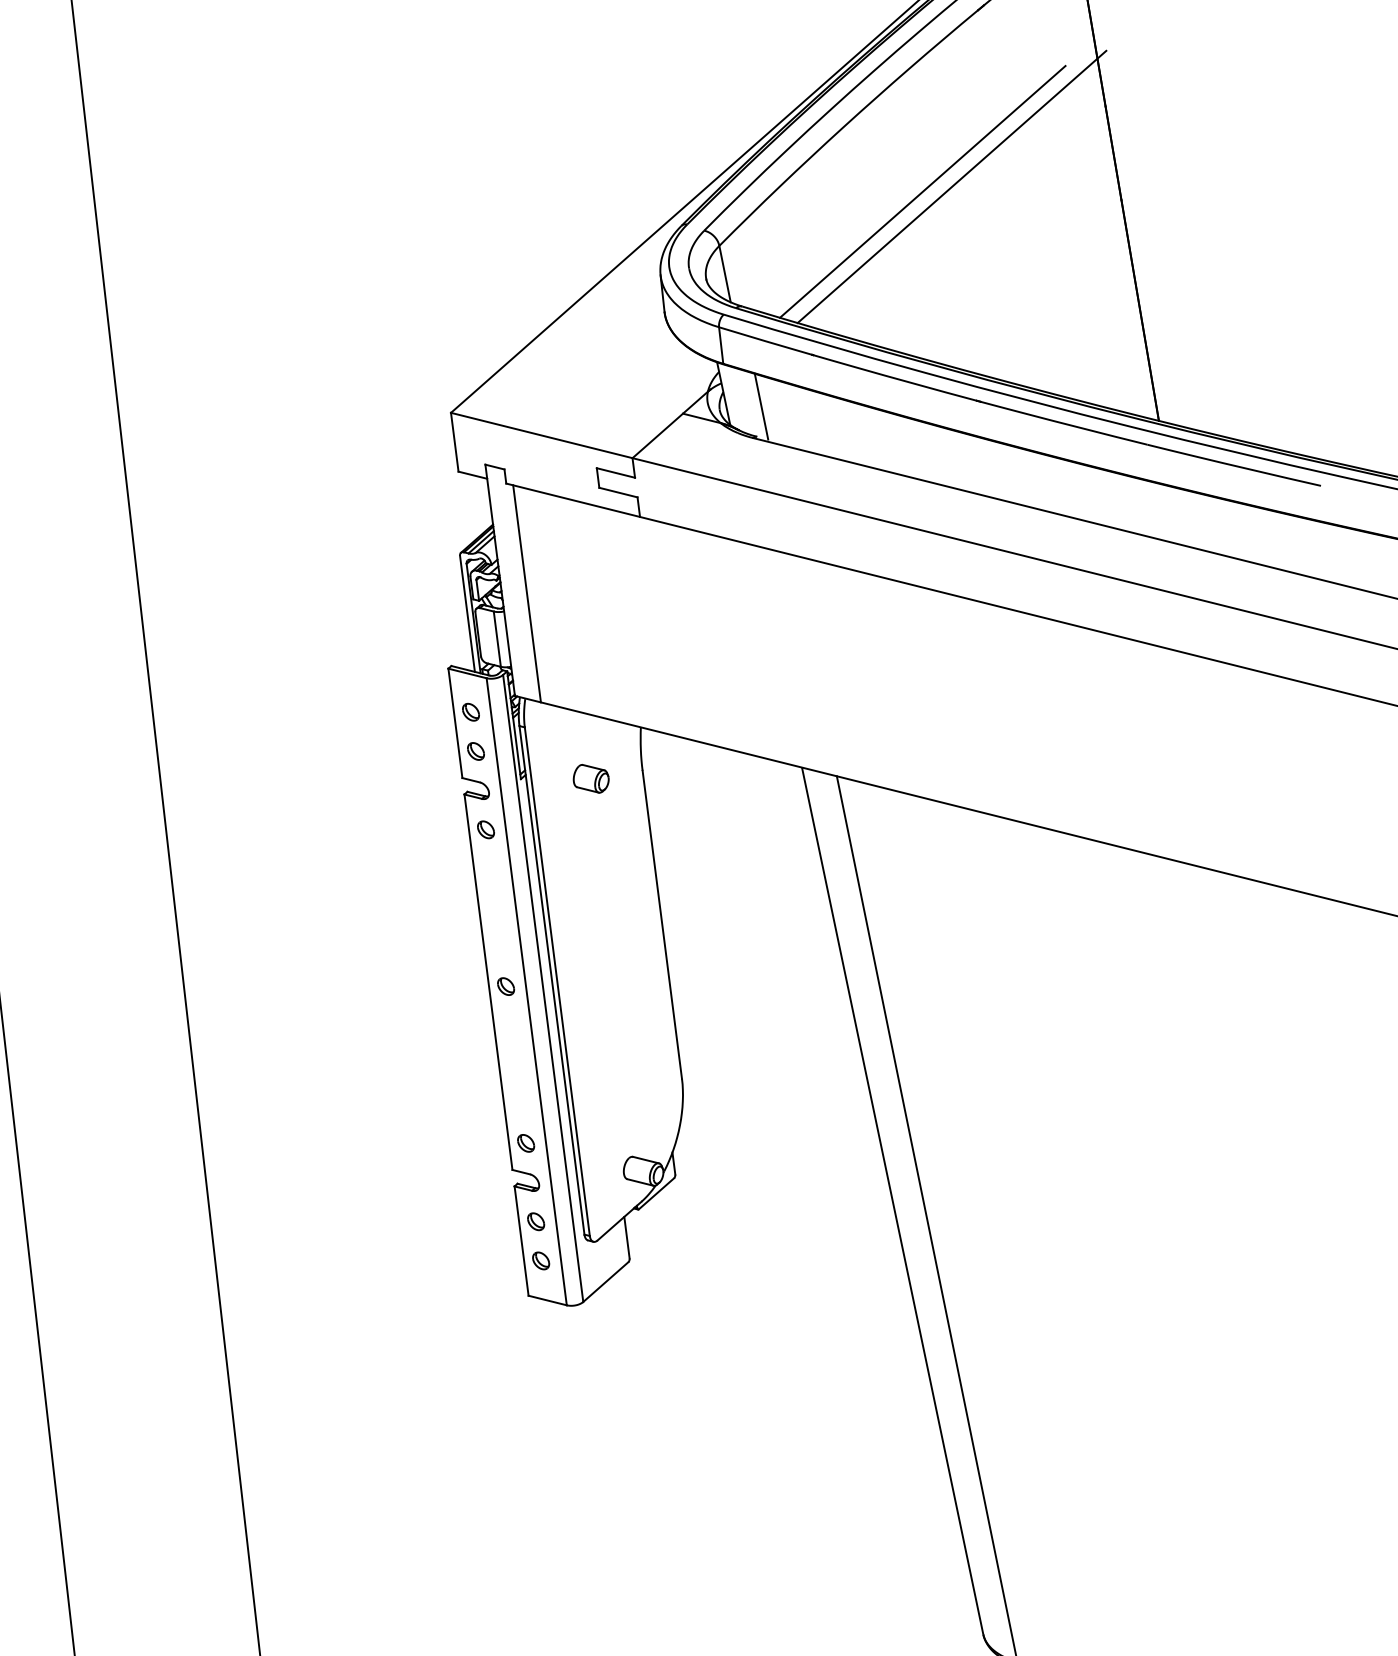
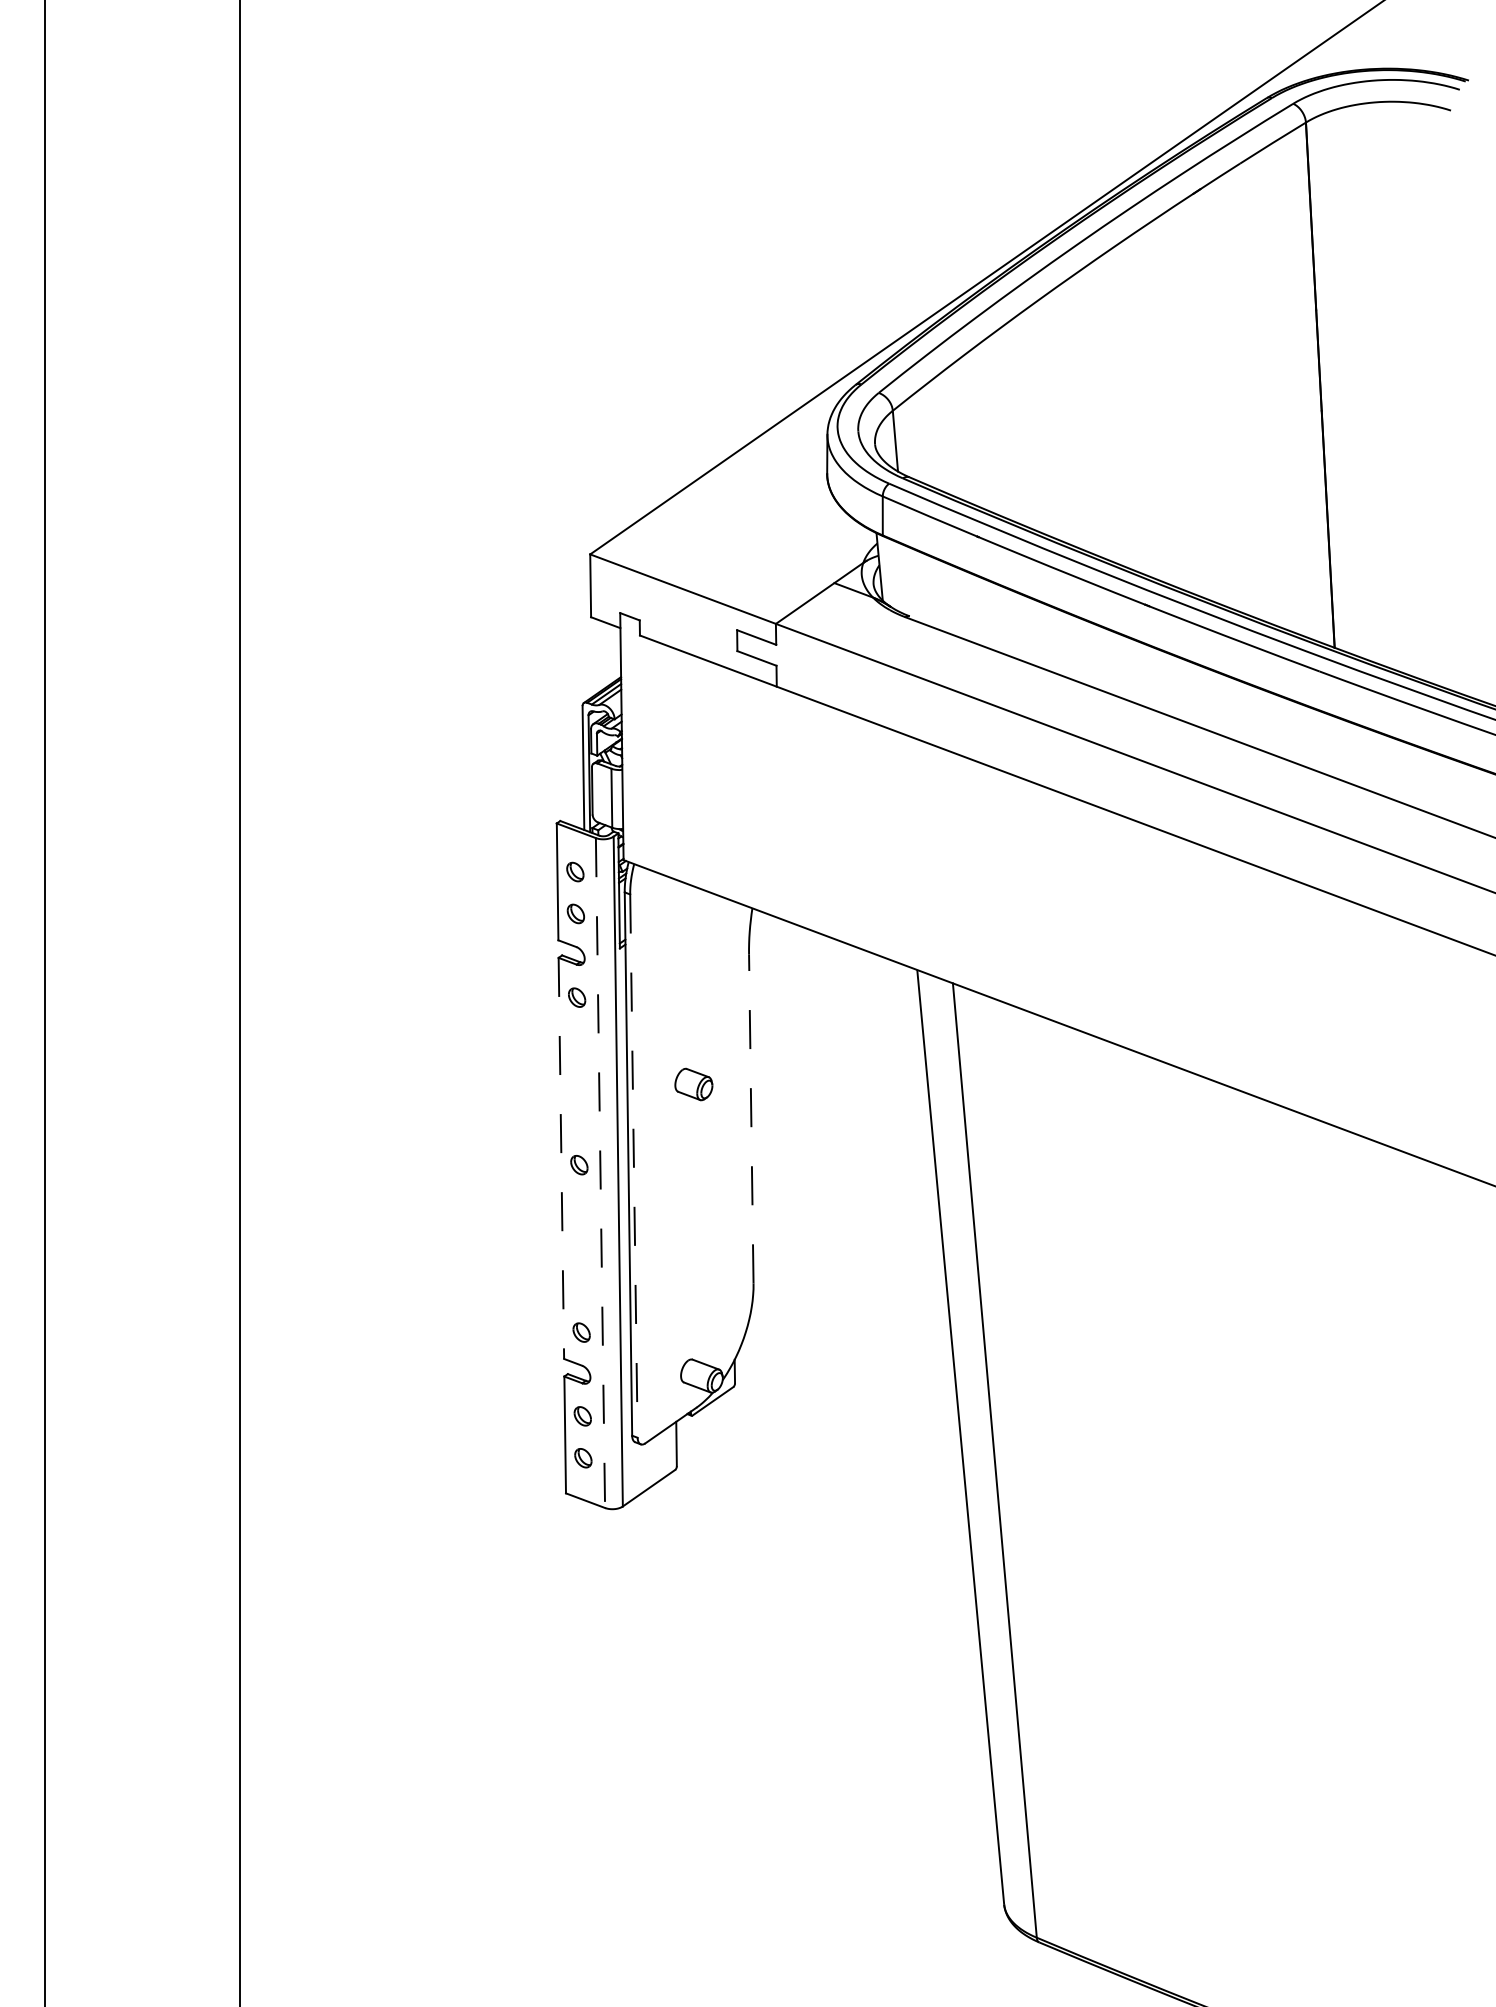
line: (951, 186) -> (1144, 376), removed
line: (922, 191) -> (1113, 377), removed
line: (761, 406) -> (917, 584), removed
line: (527, 594) -> (648, 754), removed
part: (590, 778) -> (693, 1084), moved
line: (662, 924) -> (751, 1118), solid -> dashed
line: (488, 982) -> (561, 1158), solid -> dashed
line: (556, 982) -> (633, 1166), solid -> dashed
line: (526, 992) -> (600, 1173), solid -> dashed

